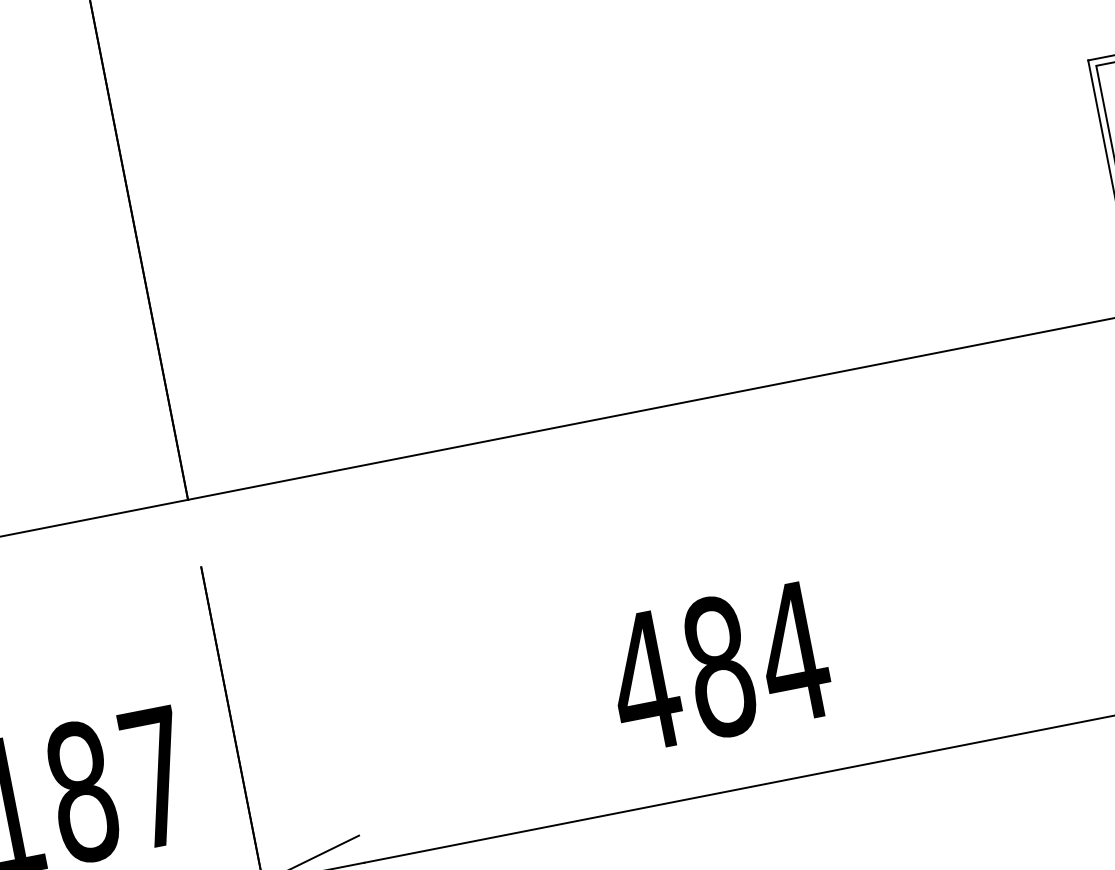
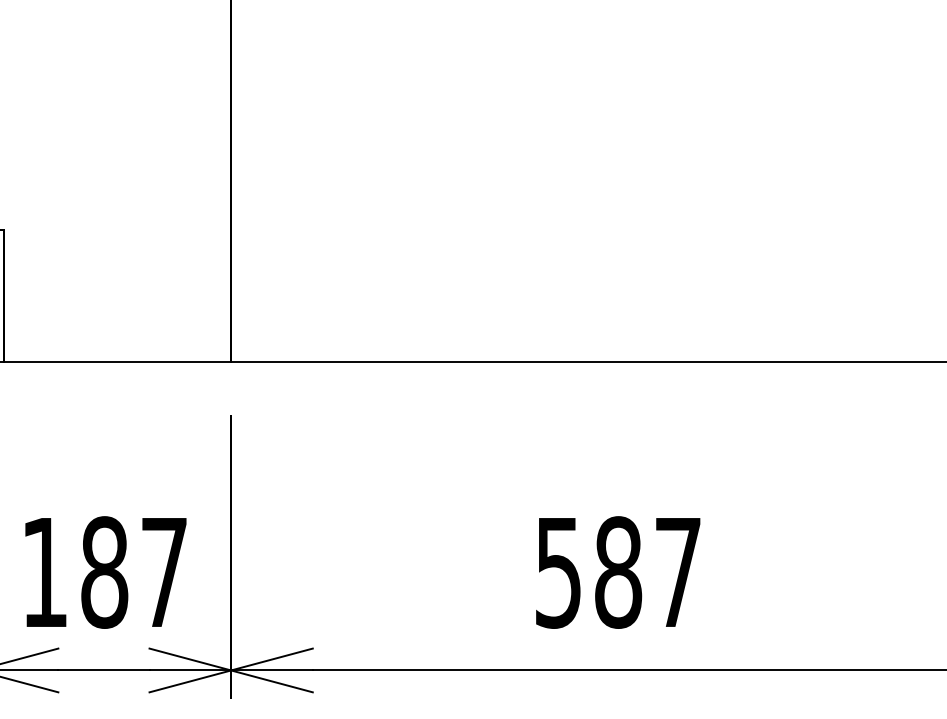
text: (718, 668) -> (617, 573), 484 -> 587

